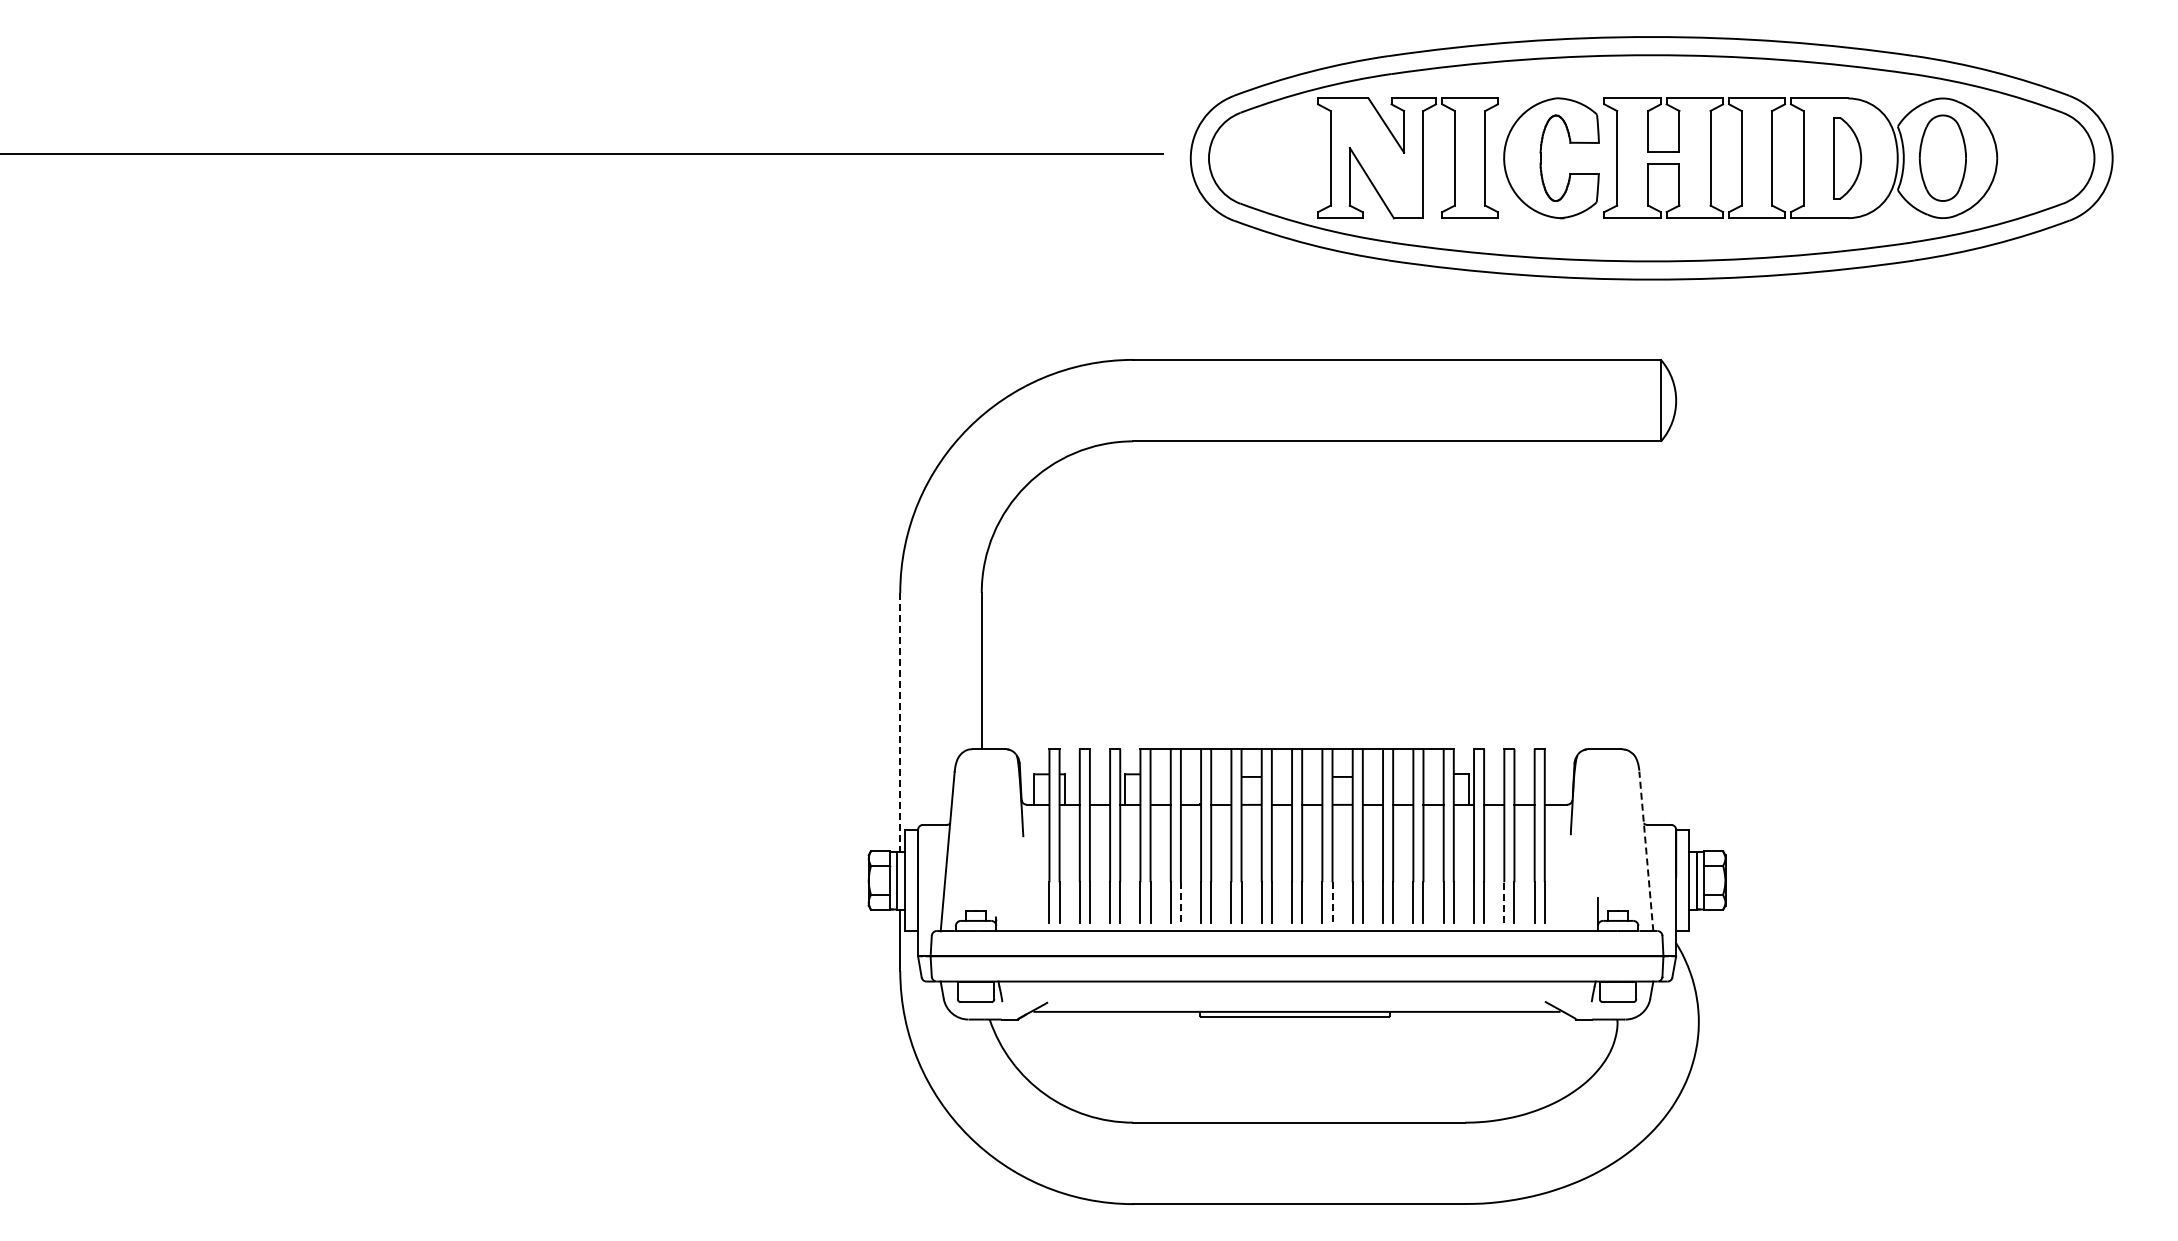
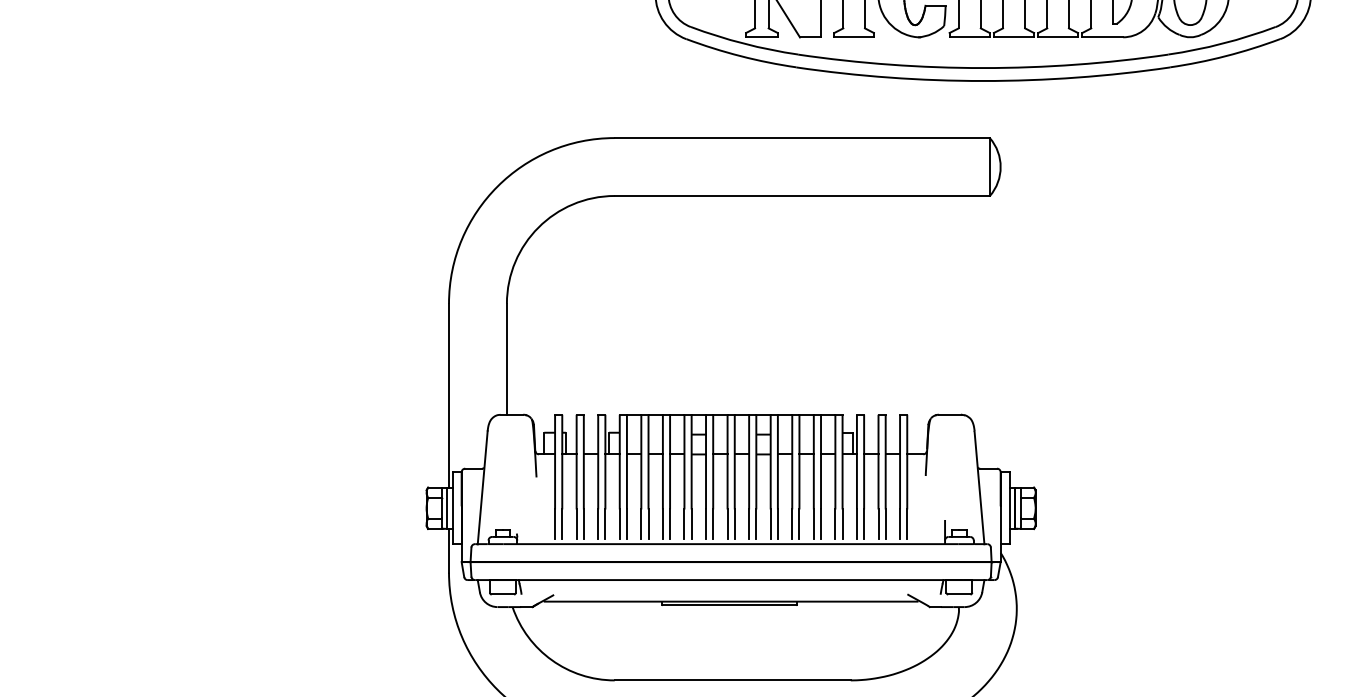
line: (900, 722) -> (449, 395), dashed -> solid
line: (1646, 851) -> (979, 487), dashed -> solid
line: (1504, 902) -> (878, 523), dashed -> solid
line: (1180, 903) -> (648, 524), dashed -> solid
line: (1332, 903) -> (756, 524), dashed -> solid

